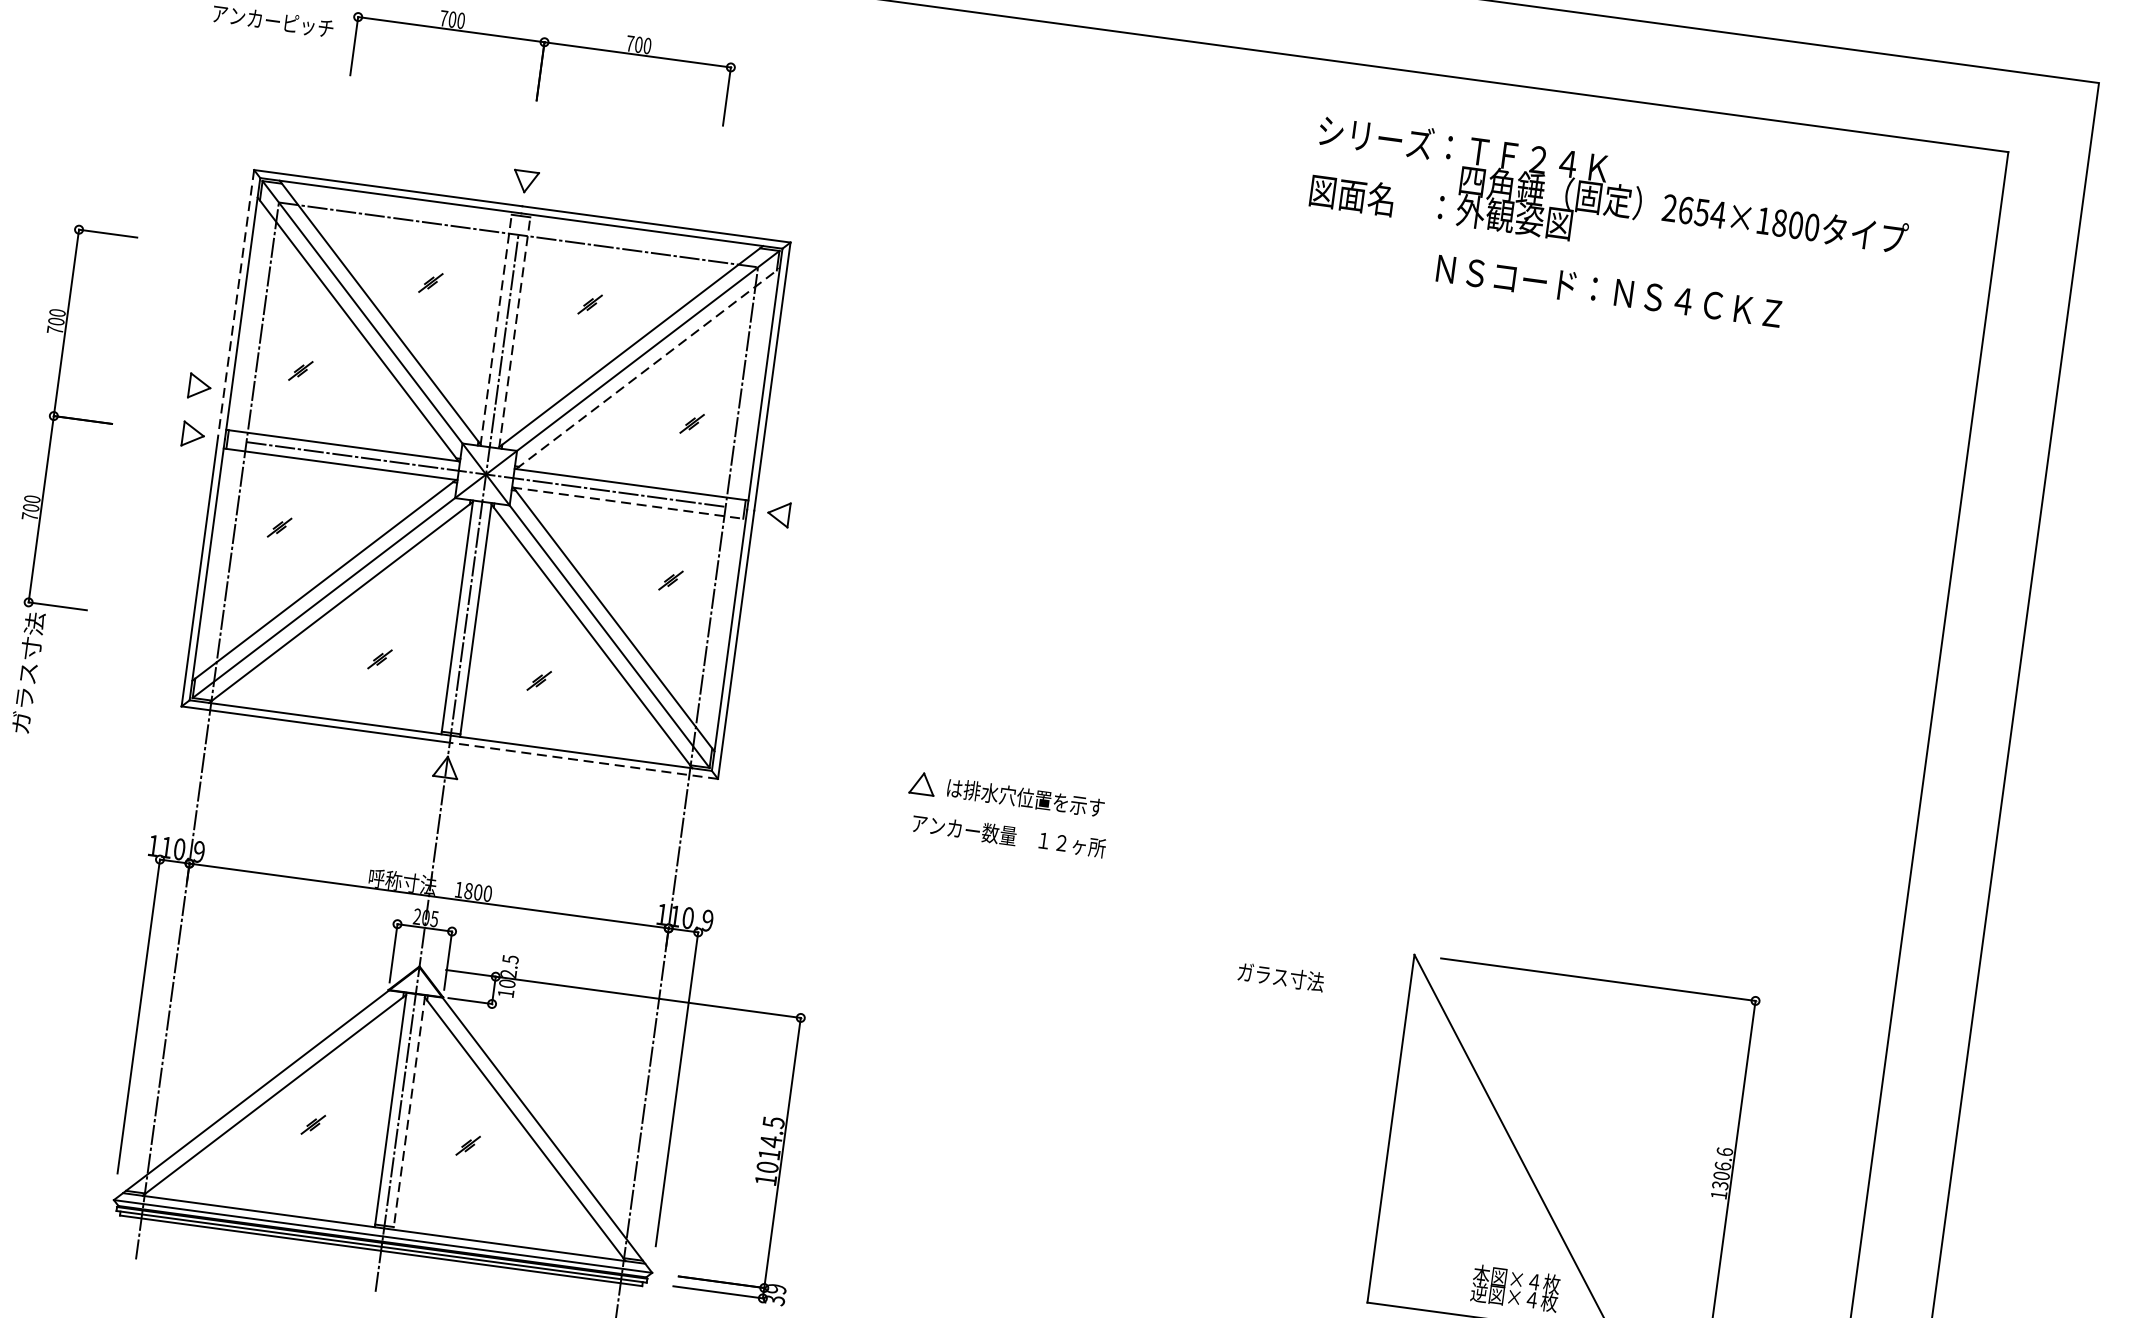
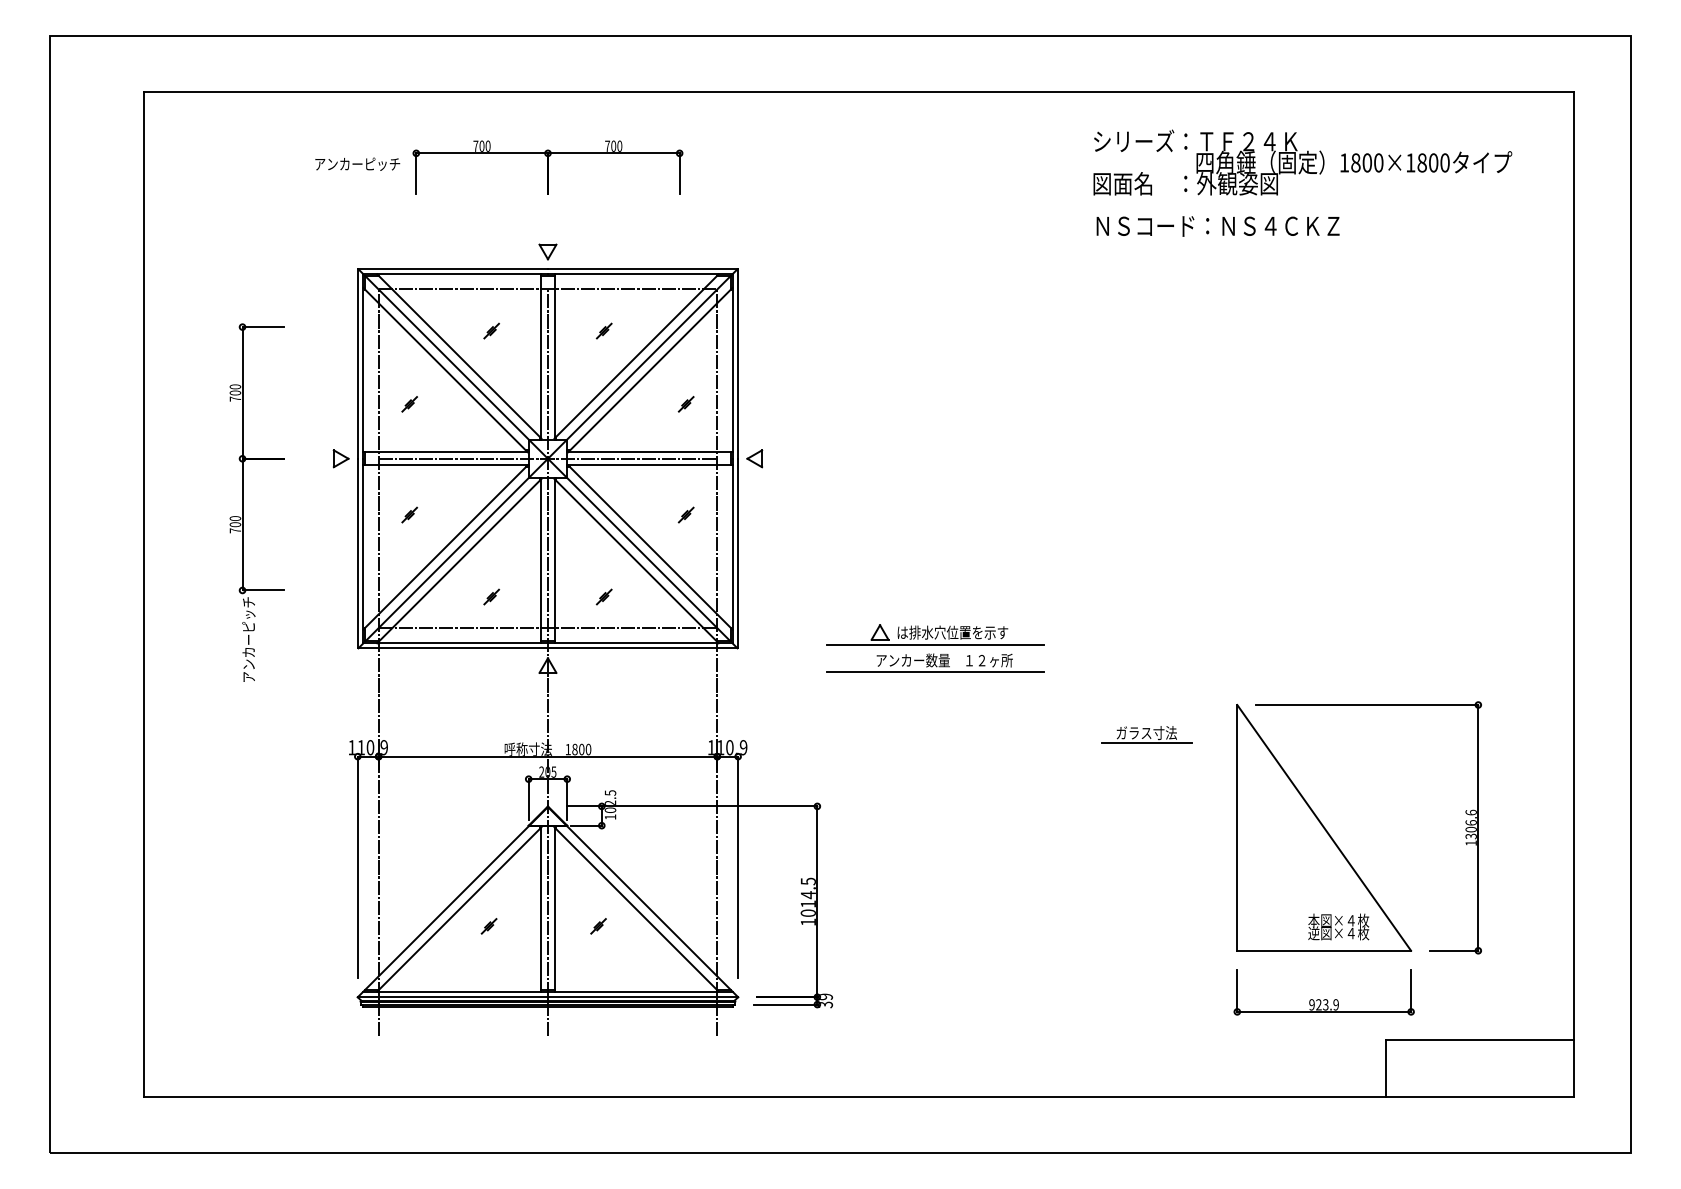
text: (1694, 210) -> (1361, 162), 2654×1800 -> 1800×1800
text: (1608, 291) -> (1217, 226), moved
line: (235, 304) -> (358, 364), dashed -> solid
line: (496, 328) -> (541, 356), dashed -> solid
line: (514, 330) -> (554, 356), dashed -> solid
line: (648, 367) -> (650, 369), dashed -> solid
part: (199, 386) -> (340, 424), removed
line: (628, 503) -> (649, 465), dashed -> solid
text: (27, 671) -> (248, 638), ガラス寸法 -> アンカーピッチ
line: (452, 714) -> (547, 628), added
line: (583, 761) -> (642, 648), dashed -> solid
line: (998, 812) -> (935, 645), added
line: (993, 849) -> (935, 671), added
line: (1278, 991) -> (1146, 743), added
line: (409, 1112) -> (554, 908), dashed -> solid

